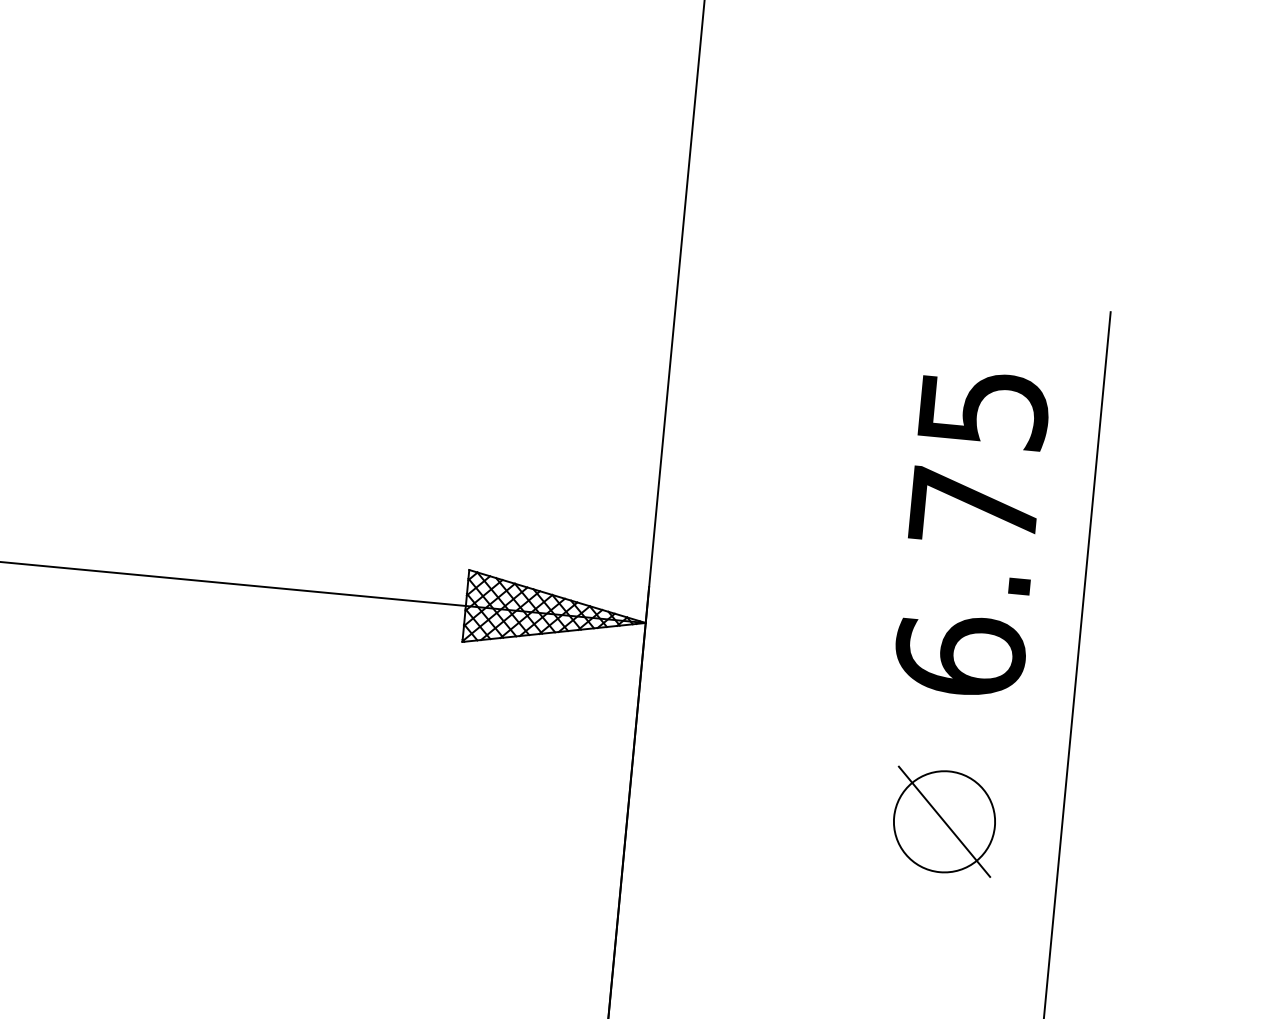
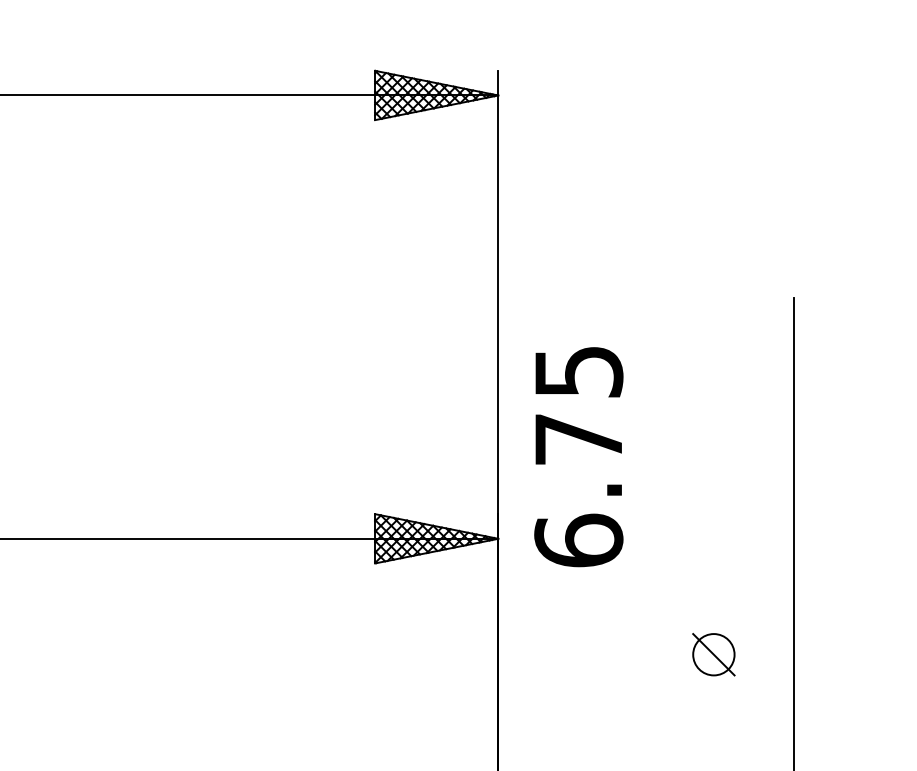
text: (971, 533) -> (578, 457), moved
part: (944, 821) -> (713, 654), size x0.6

